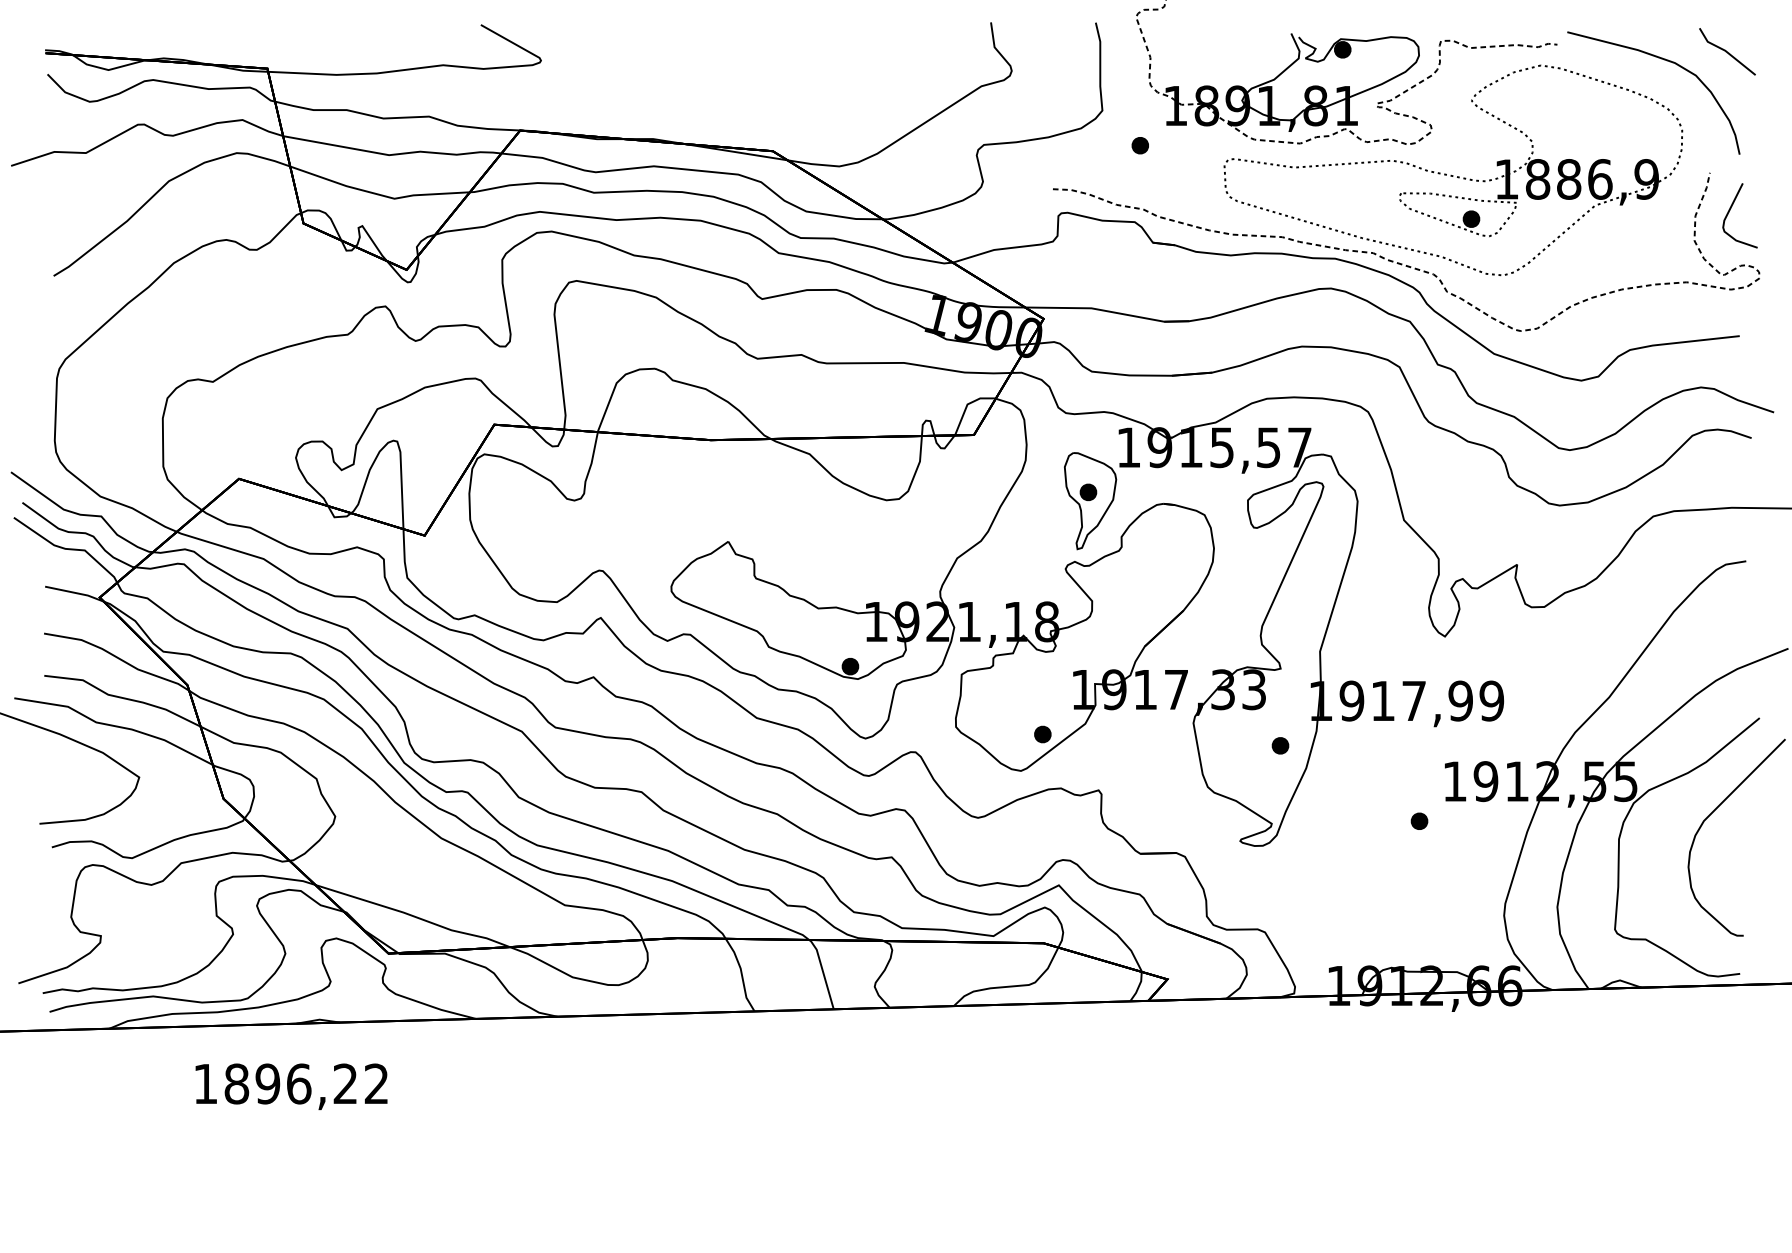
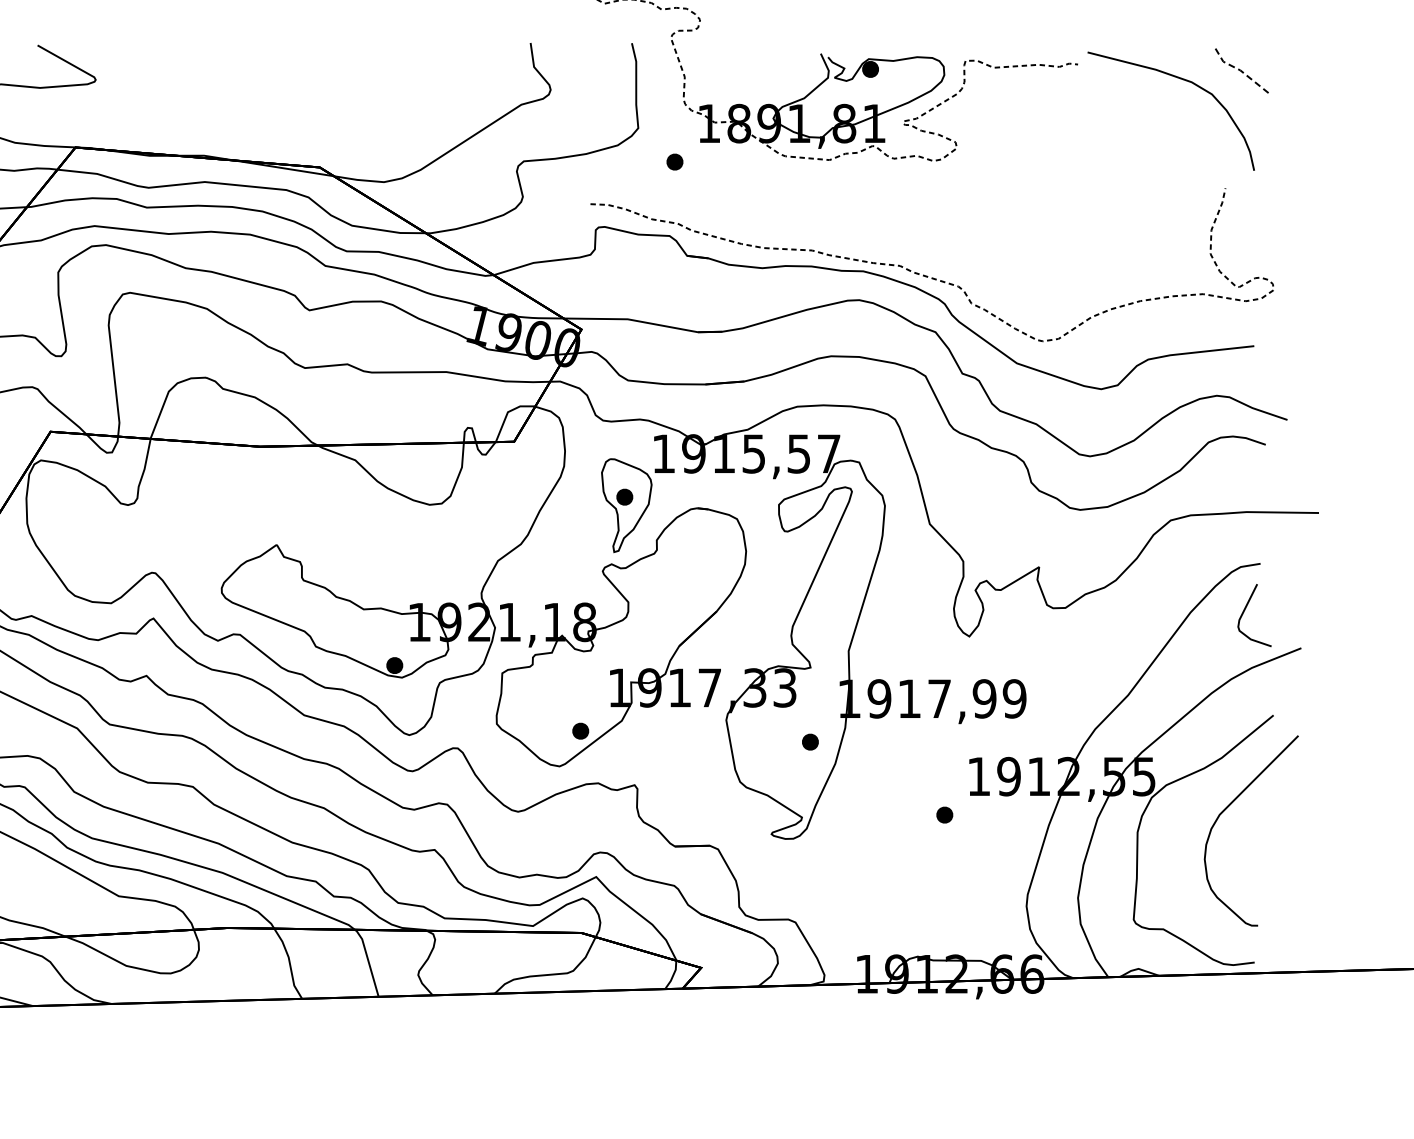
line: (1726, 51) -> (1241, 71), solid -> dashed
part: (1453, 170) -> (977, 186), removed
curve: (1730, 210) -> (1245, 610), moved

